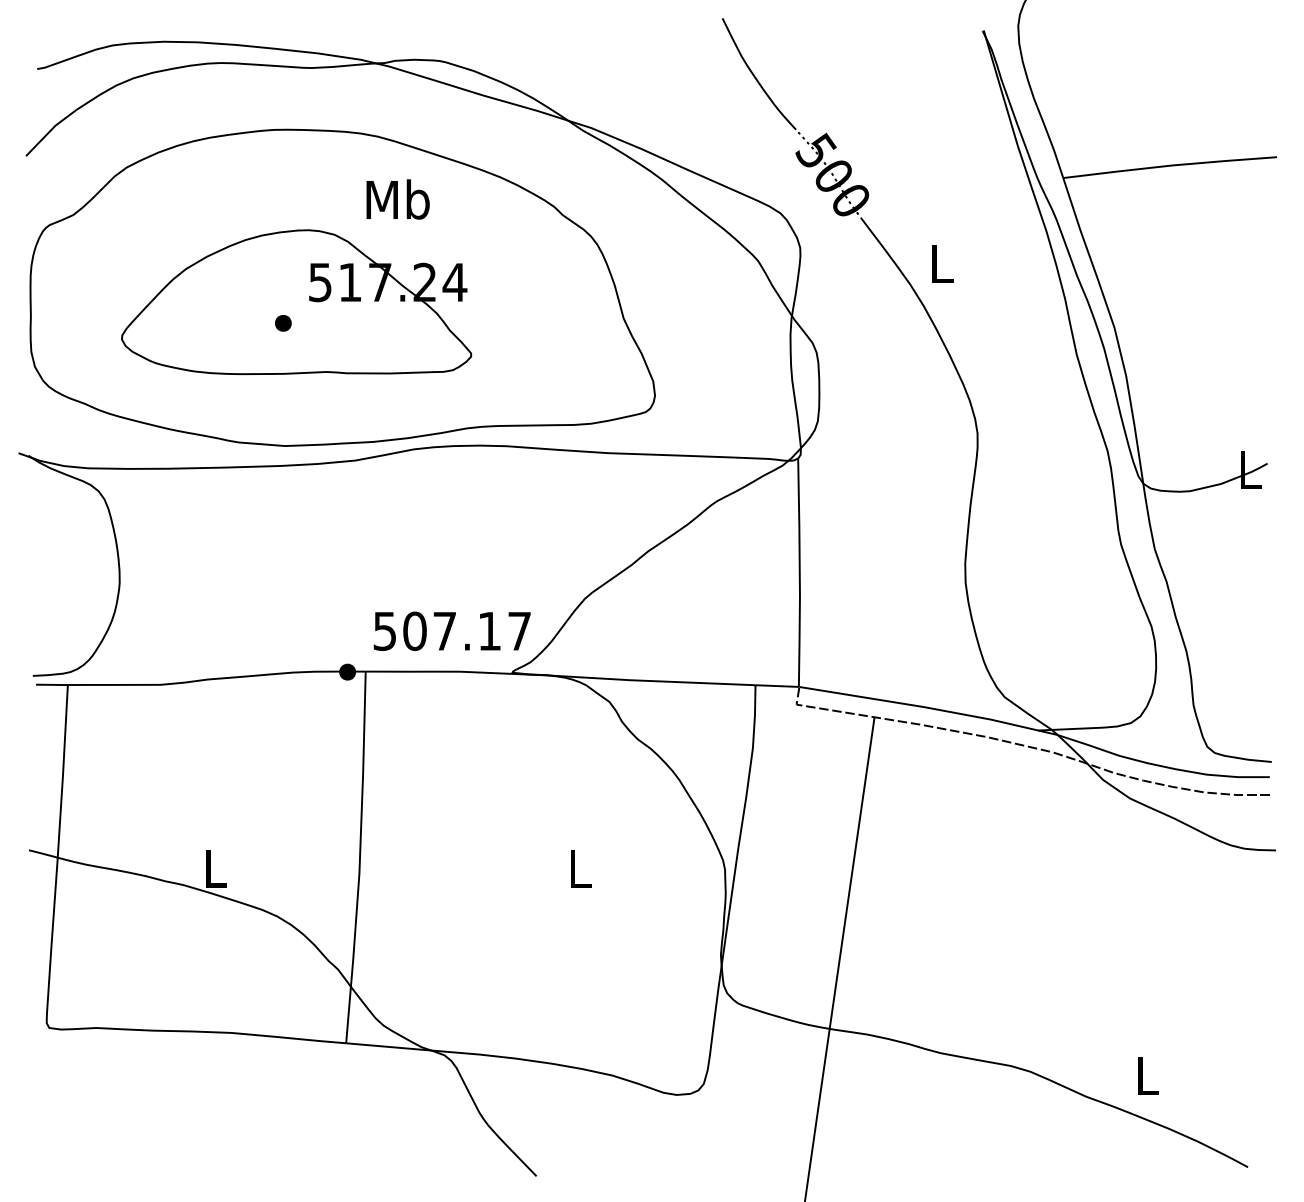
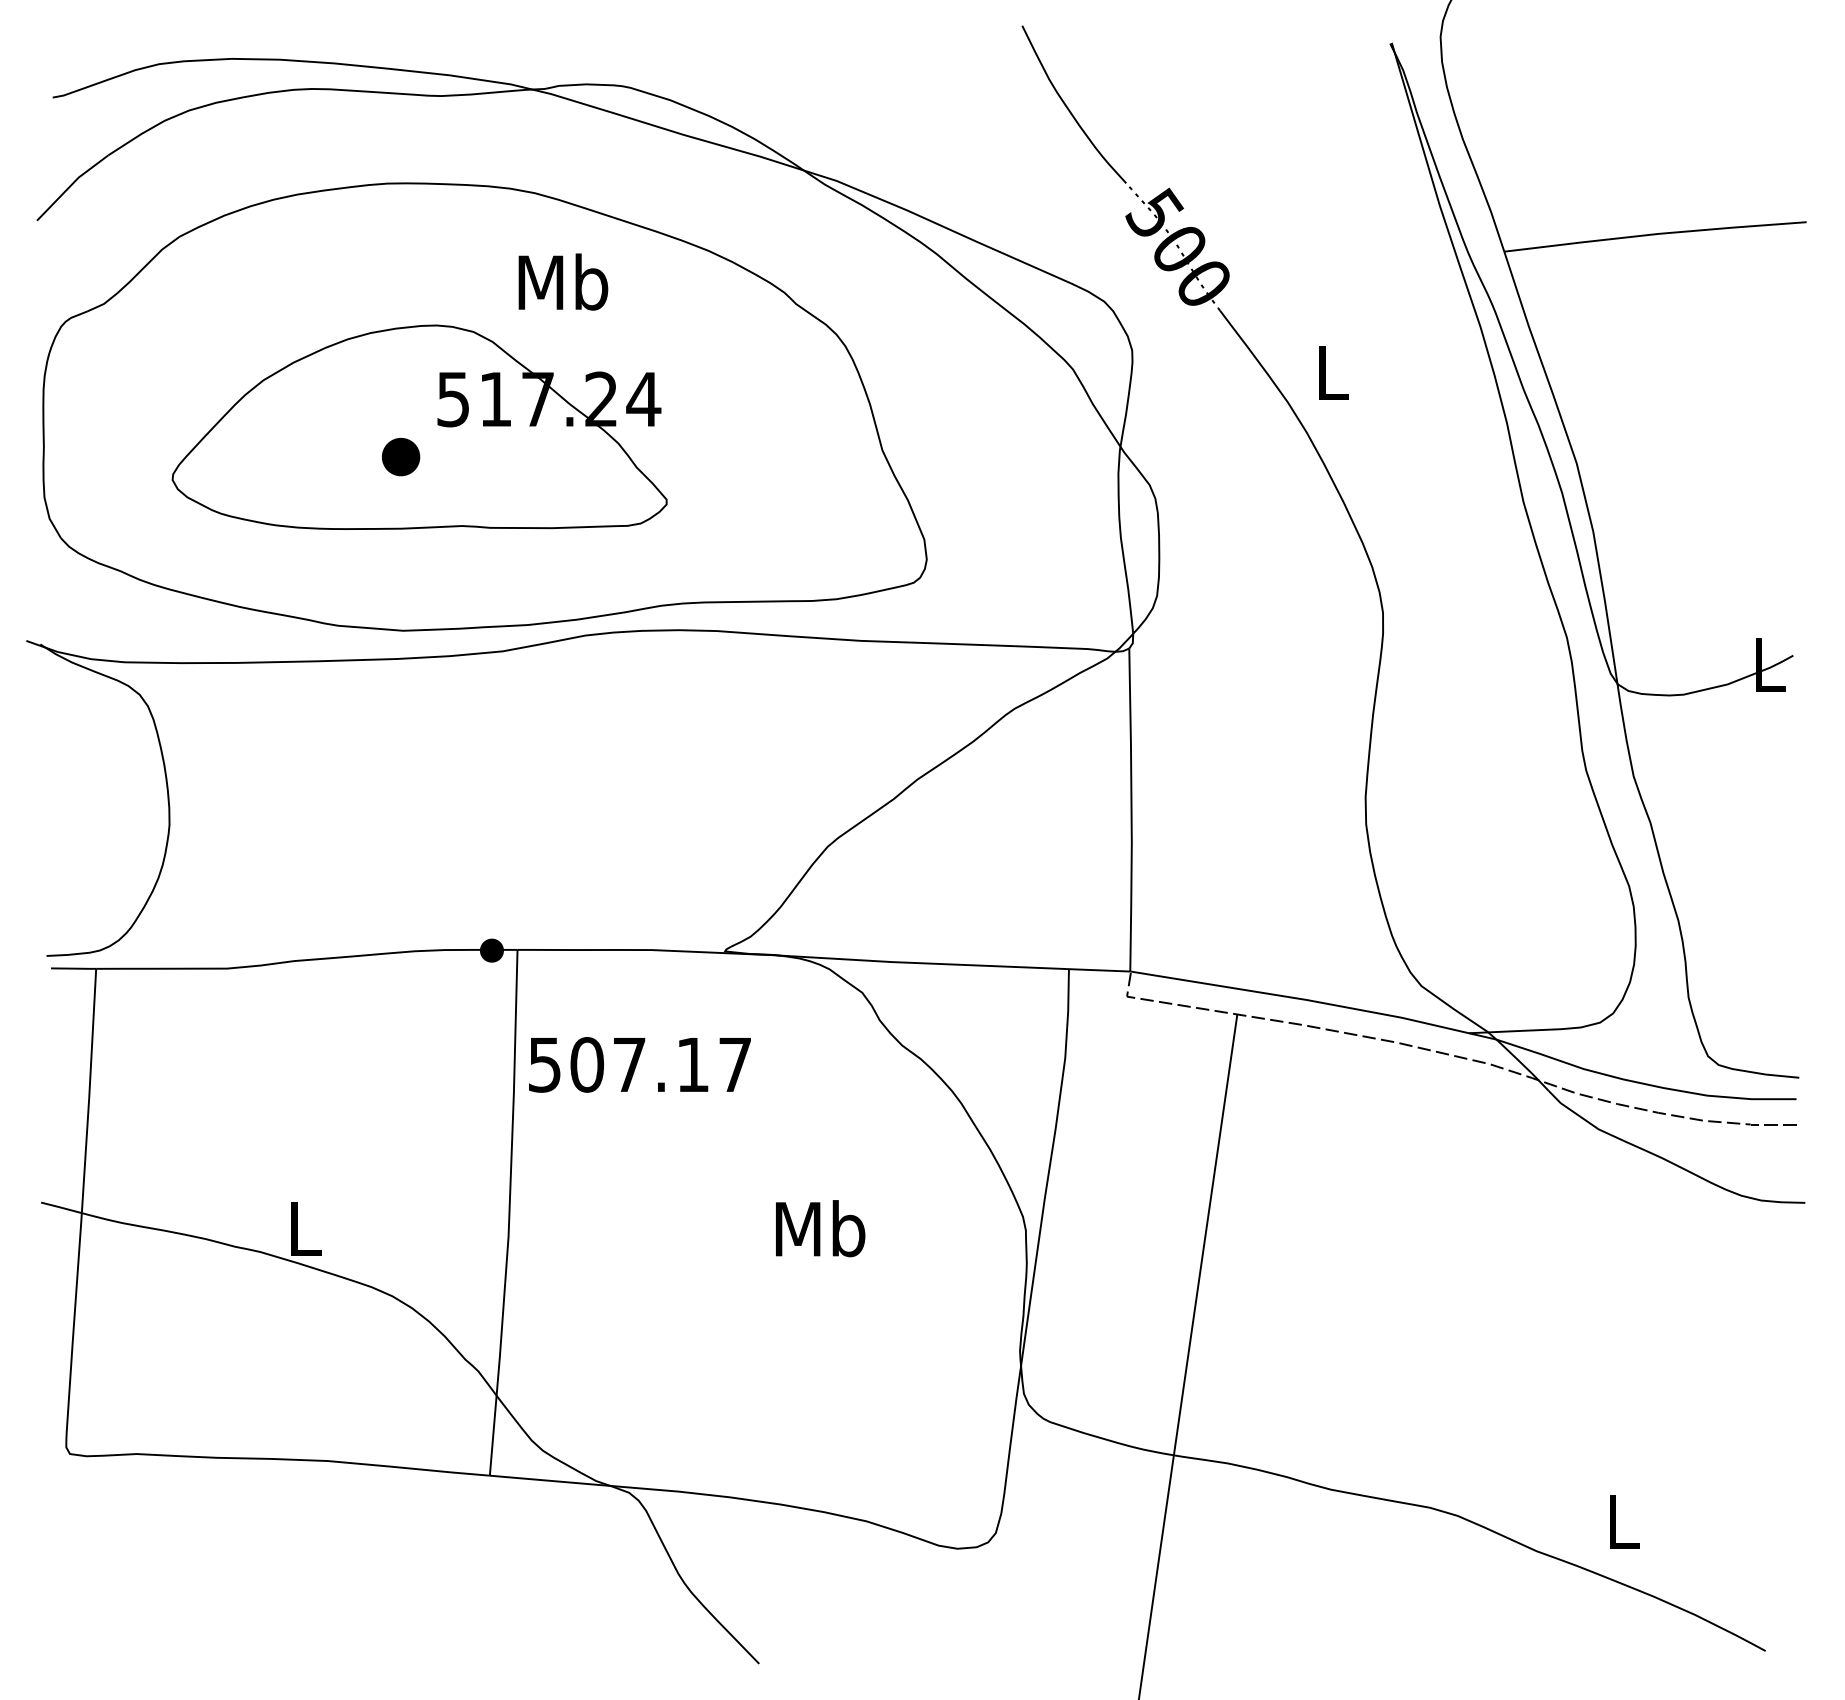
part: (282, 323) -> (400, 457), size x1.6
text: (451, 631) -> (639, 1064), moved
text: (579, 868) -> (820, 1228), L -> Mb

